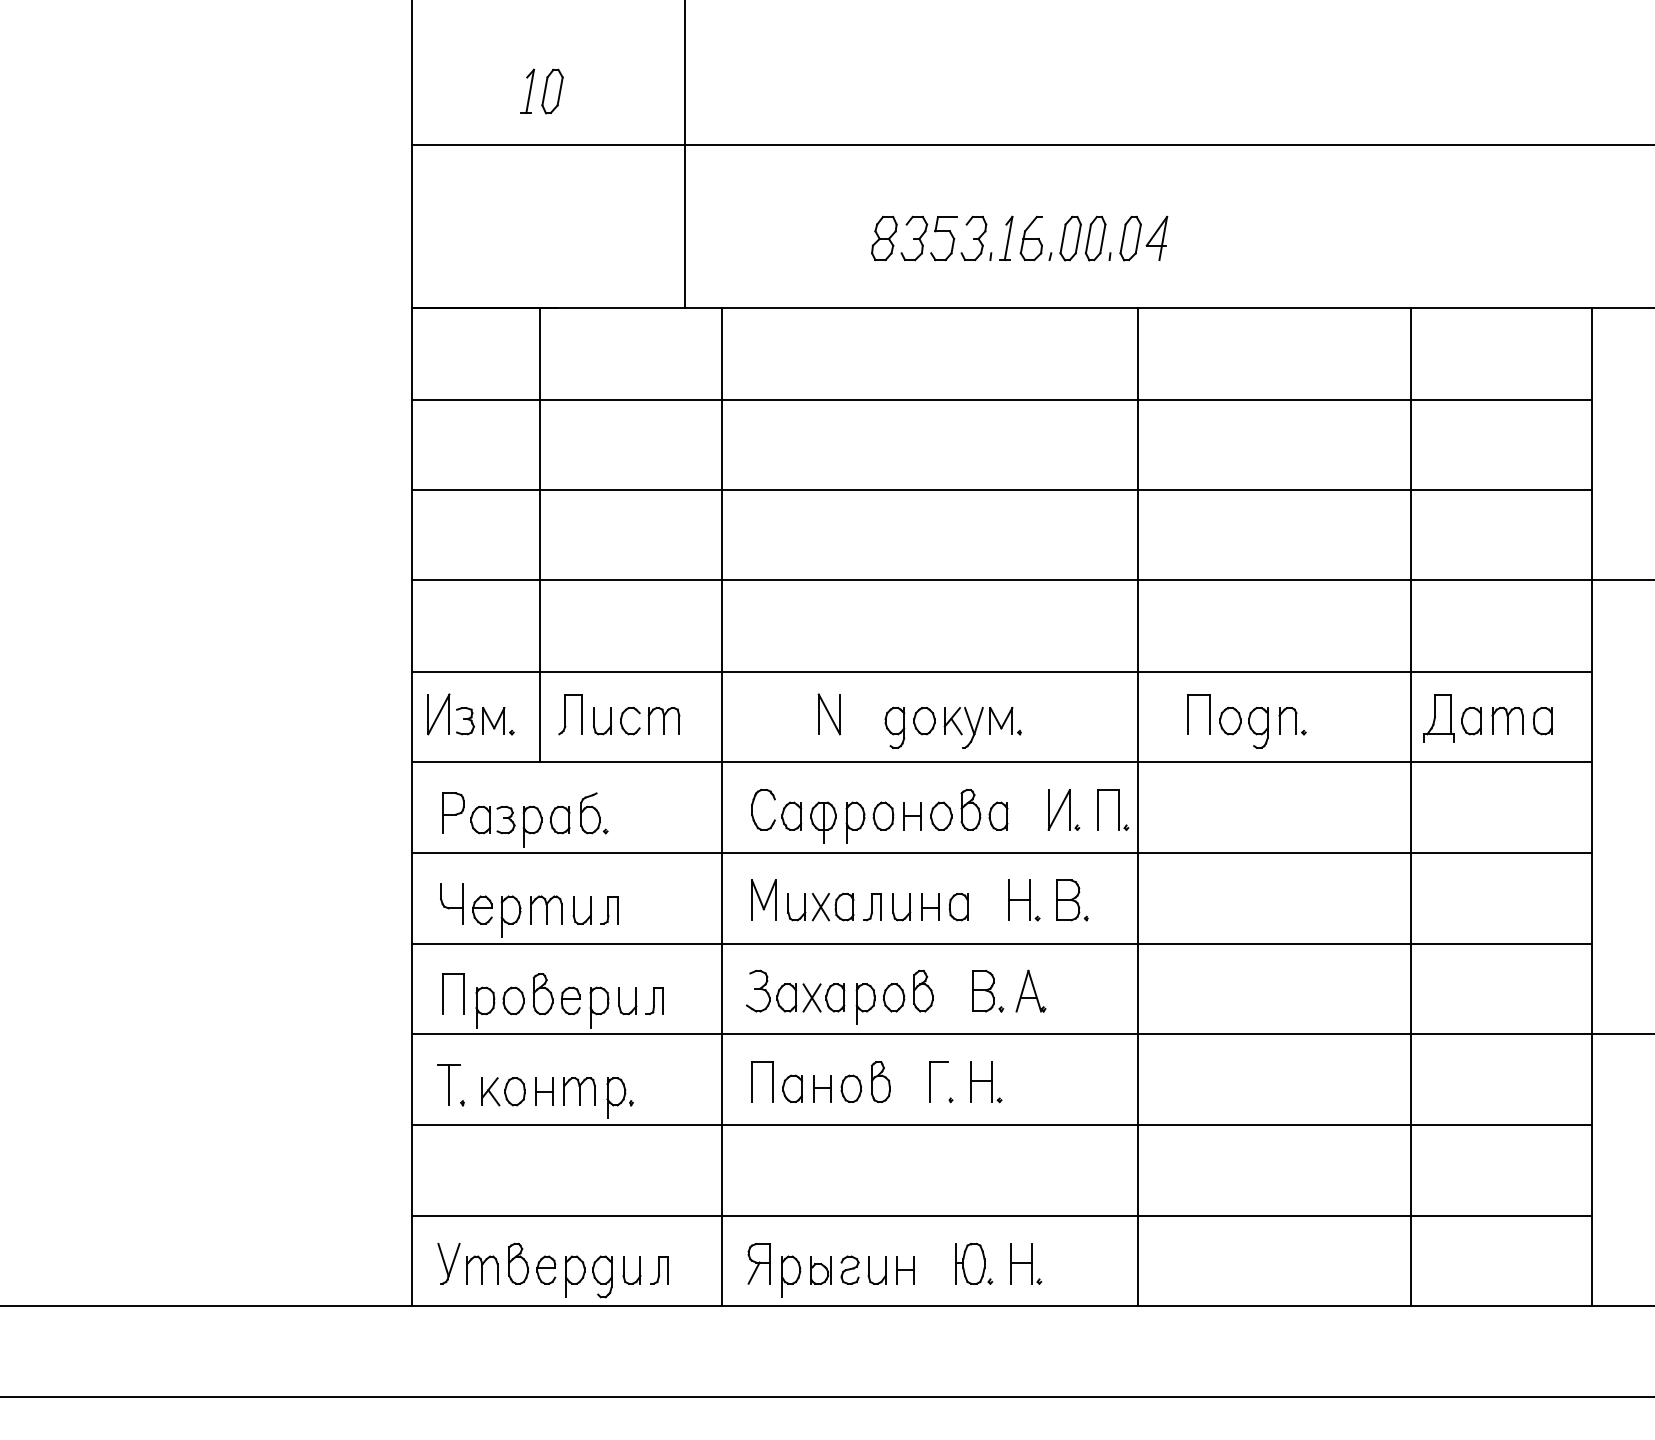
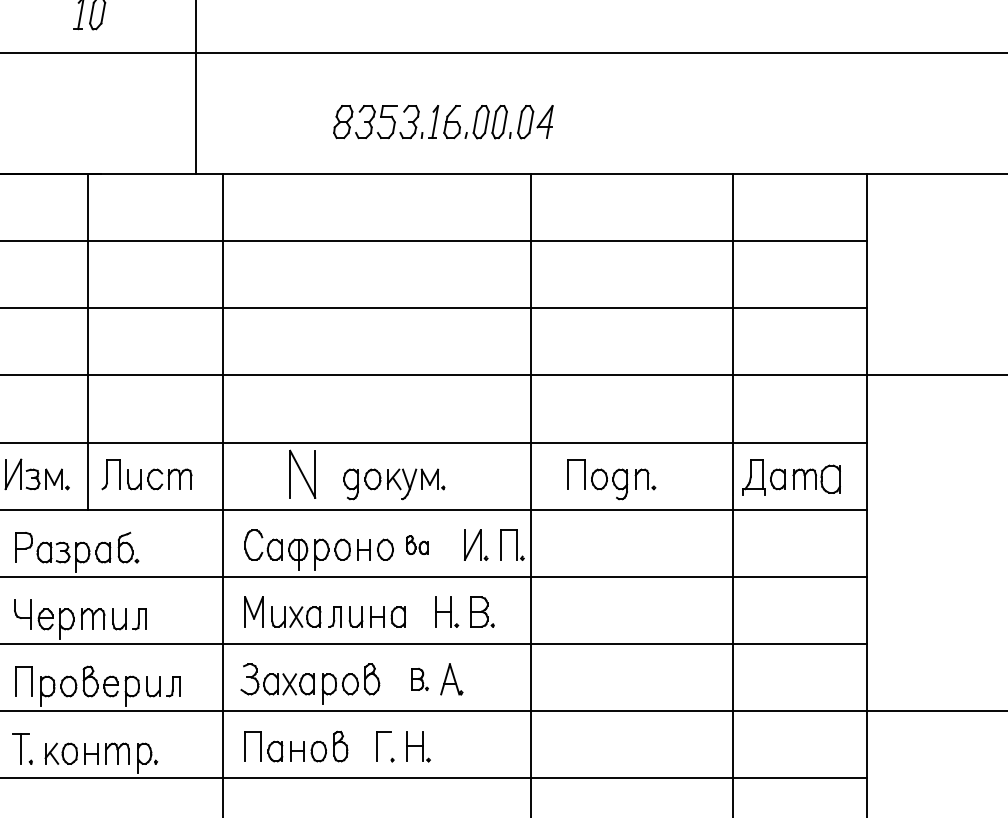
part: (828, 714) -> (301, 474), size x1.6
part: (1542, 721) -> (830, 479), size x1.4
part: (984, 809) -> (417, 544), size x0.6
part: (988, 991) -> (420, 679), size x0.7

